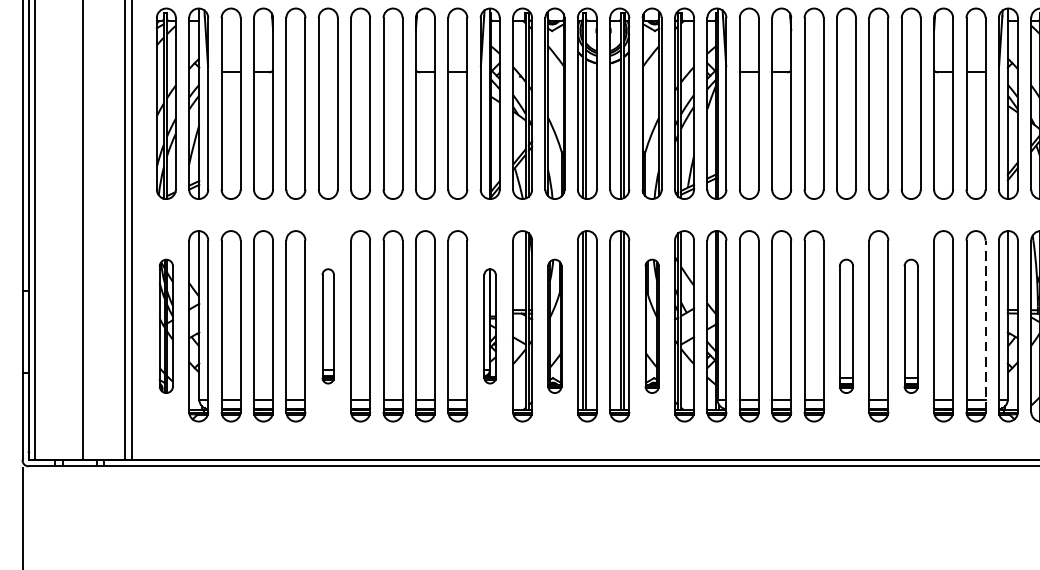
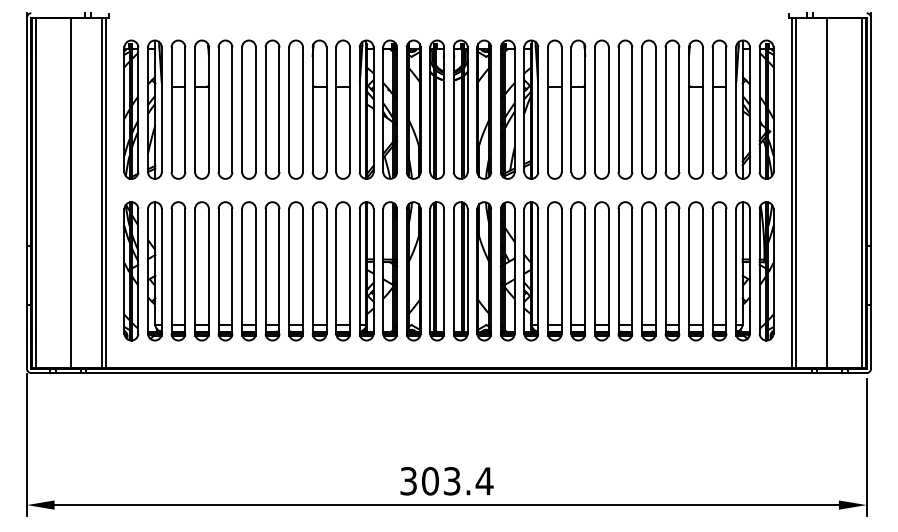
line: (985, 325) -> (726, 270), dashed -> solid
part: (166, 326) -> (131, 271), size x1.43
part: (327, 326) -> (248, 271), size x1.67
part: (490, 326) -> (366, 271), size x1.67
part: (554, 326) -> (413, 271), size x1.43
part: (652, 326) -> (484, 271), size x1.43
part: (846, 326) -> (625, 271), size x1.43
part: (911, 326) -> (672, 271), size x1.43

